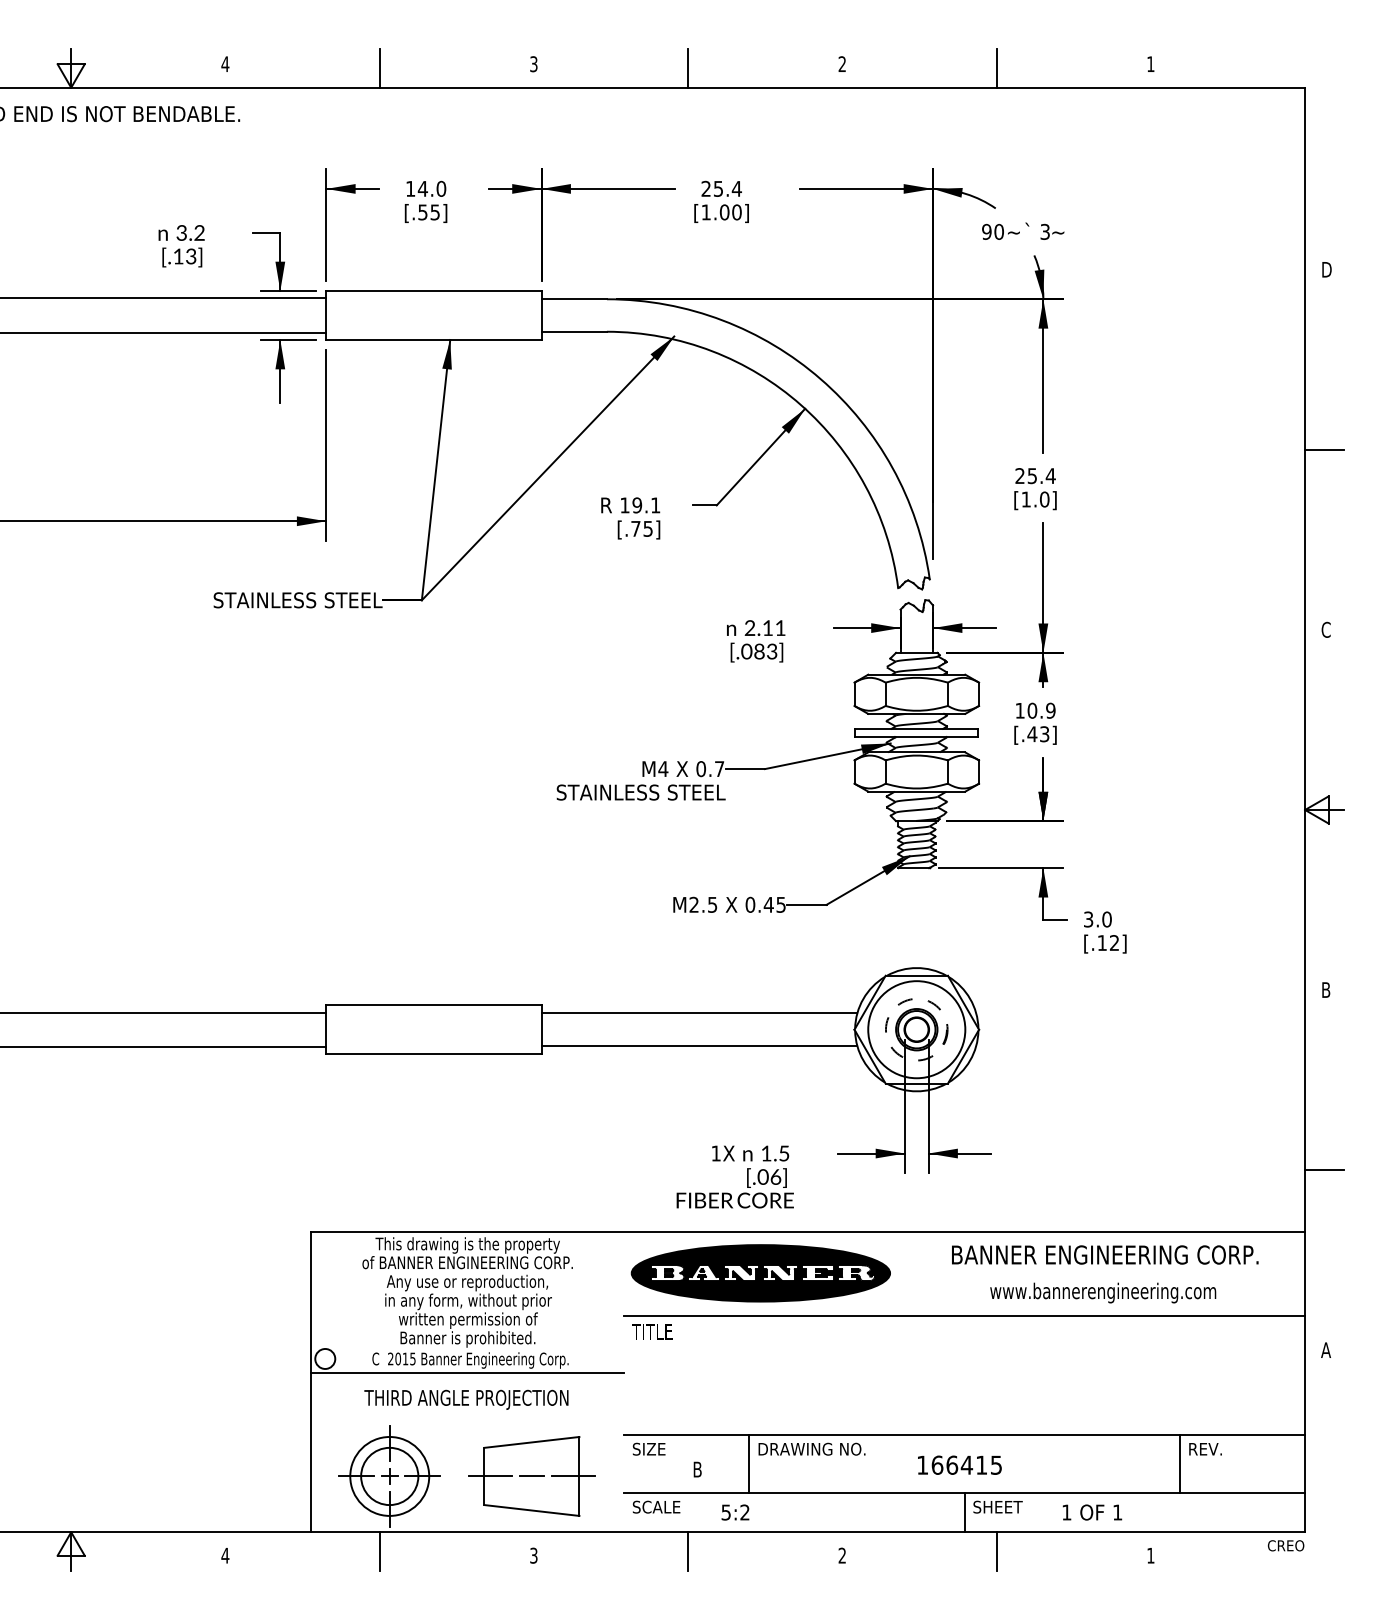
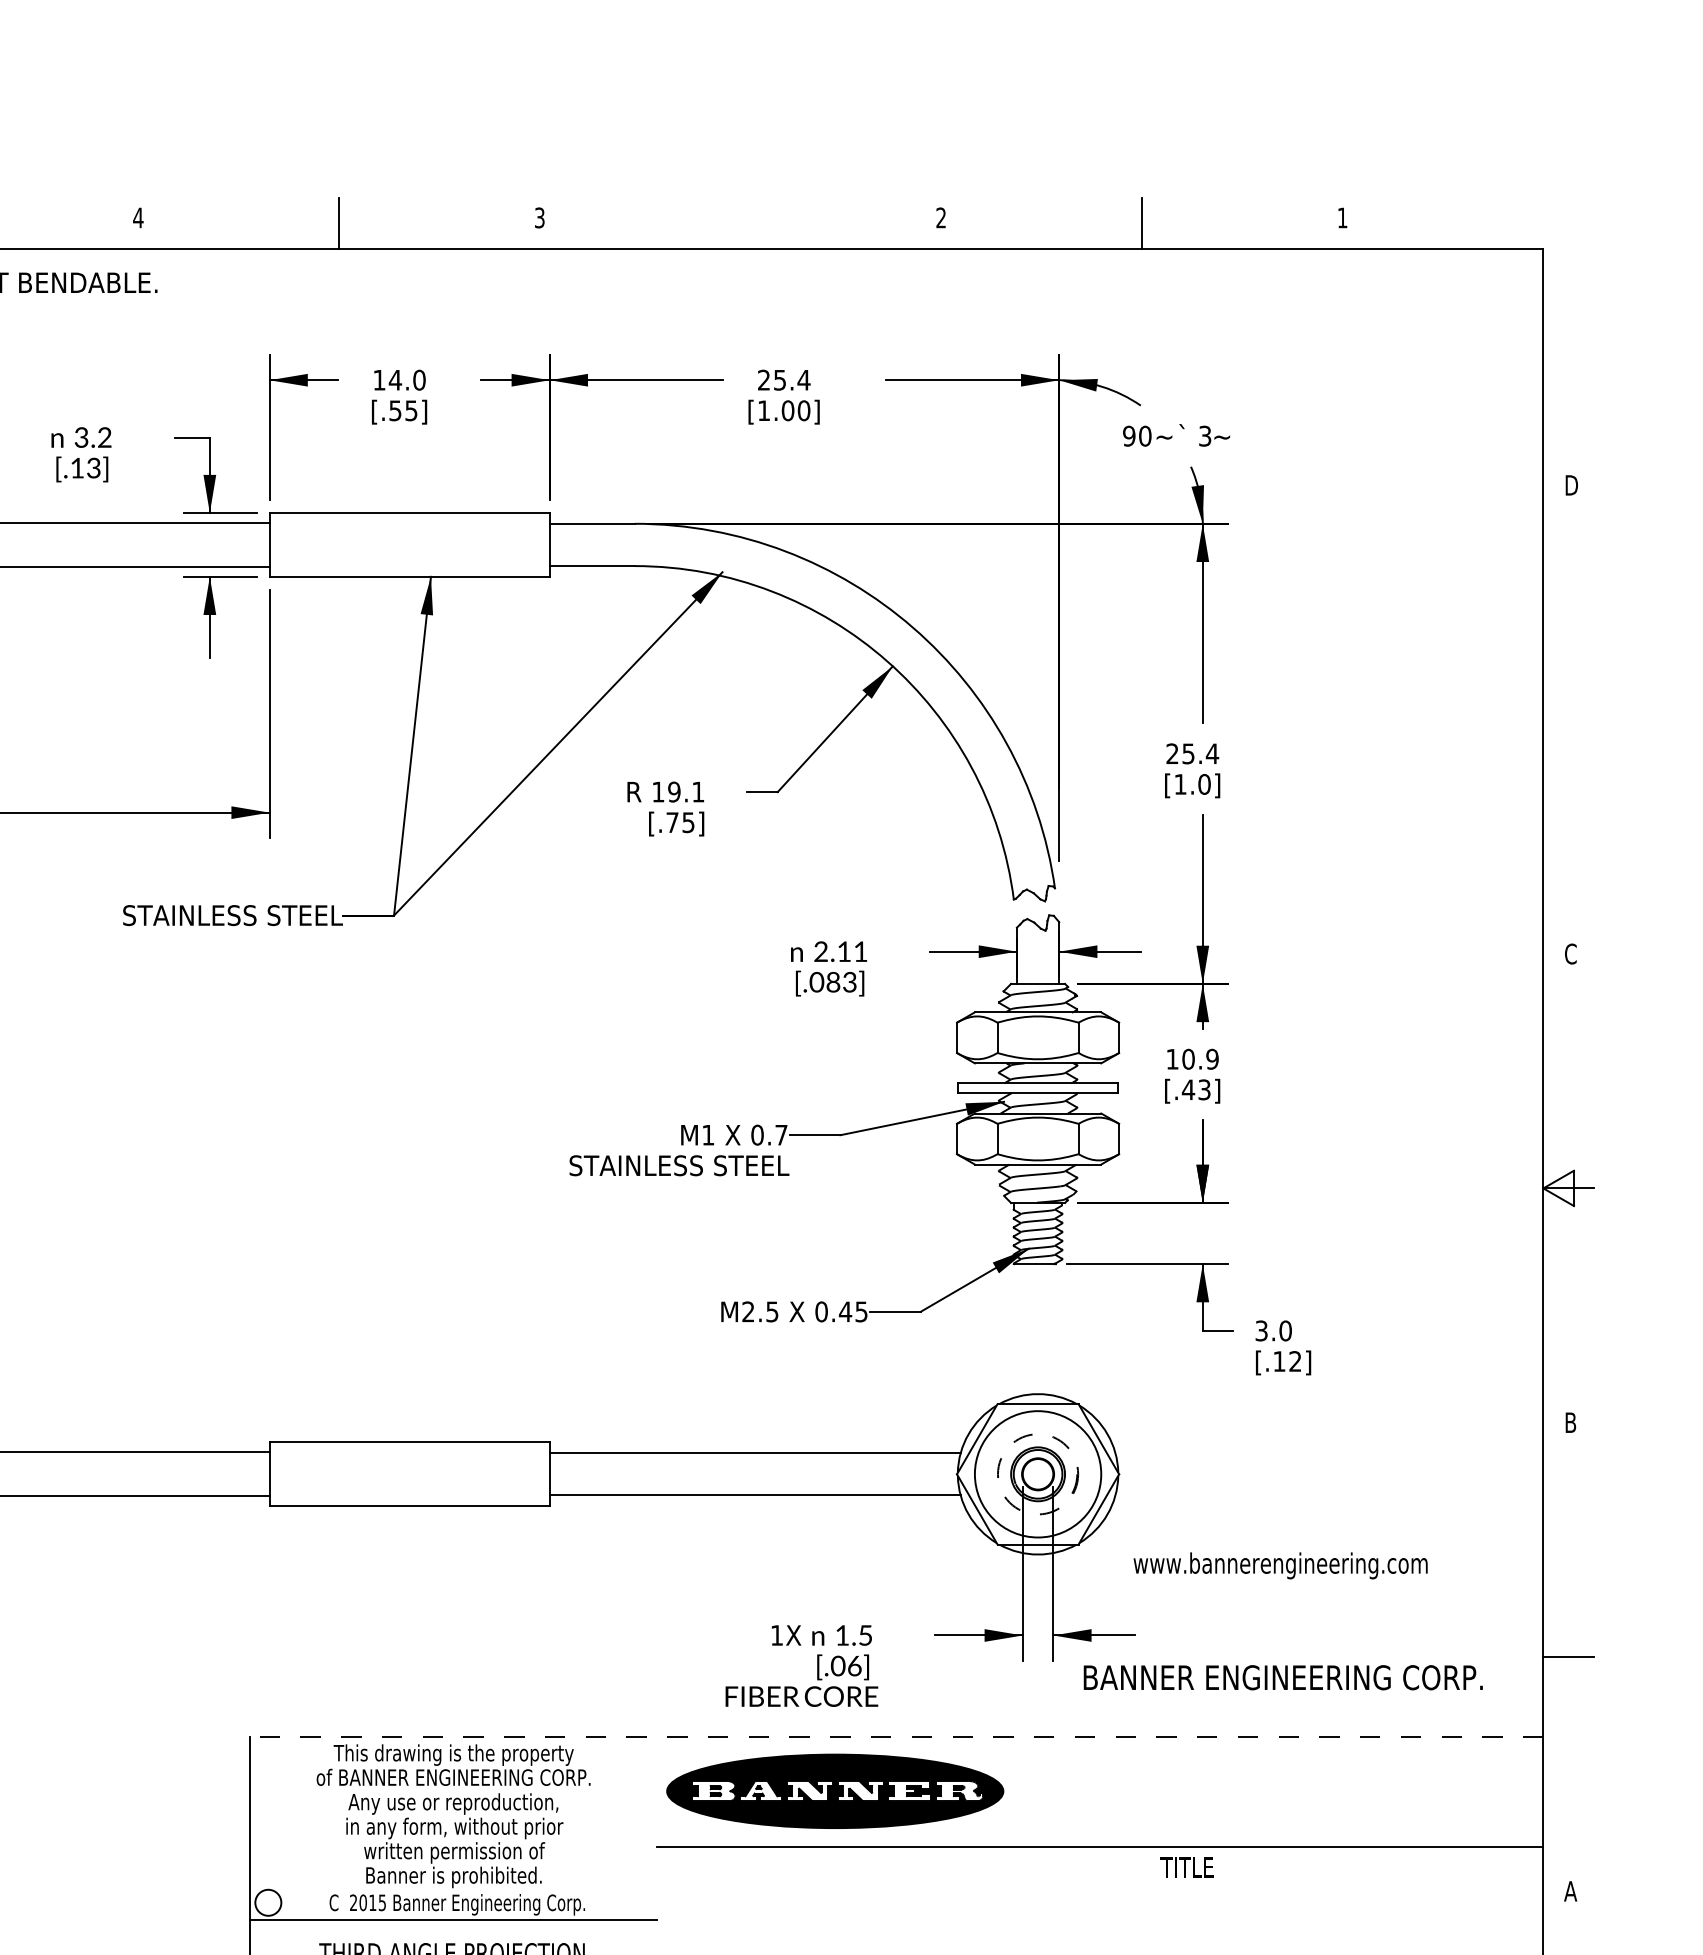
line: (688, 67) -> (741, 222), removed
line: (1324, 449) -> (1568, 719), removed
text: (663, 768) -> (708, 1134), M4 -> M1
line: (807, 1231) -> (895, 1736), solid -> dashed
text: (1105, 1254) -> (1283, 1677), moved
text: (1103, 1292) -> (1281, 1565), moved
text: (652, 1331) -> (1187, 1867), moved

